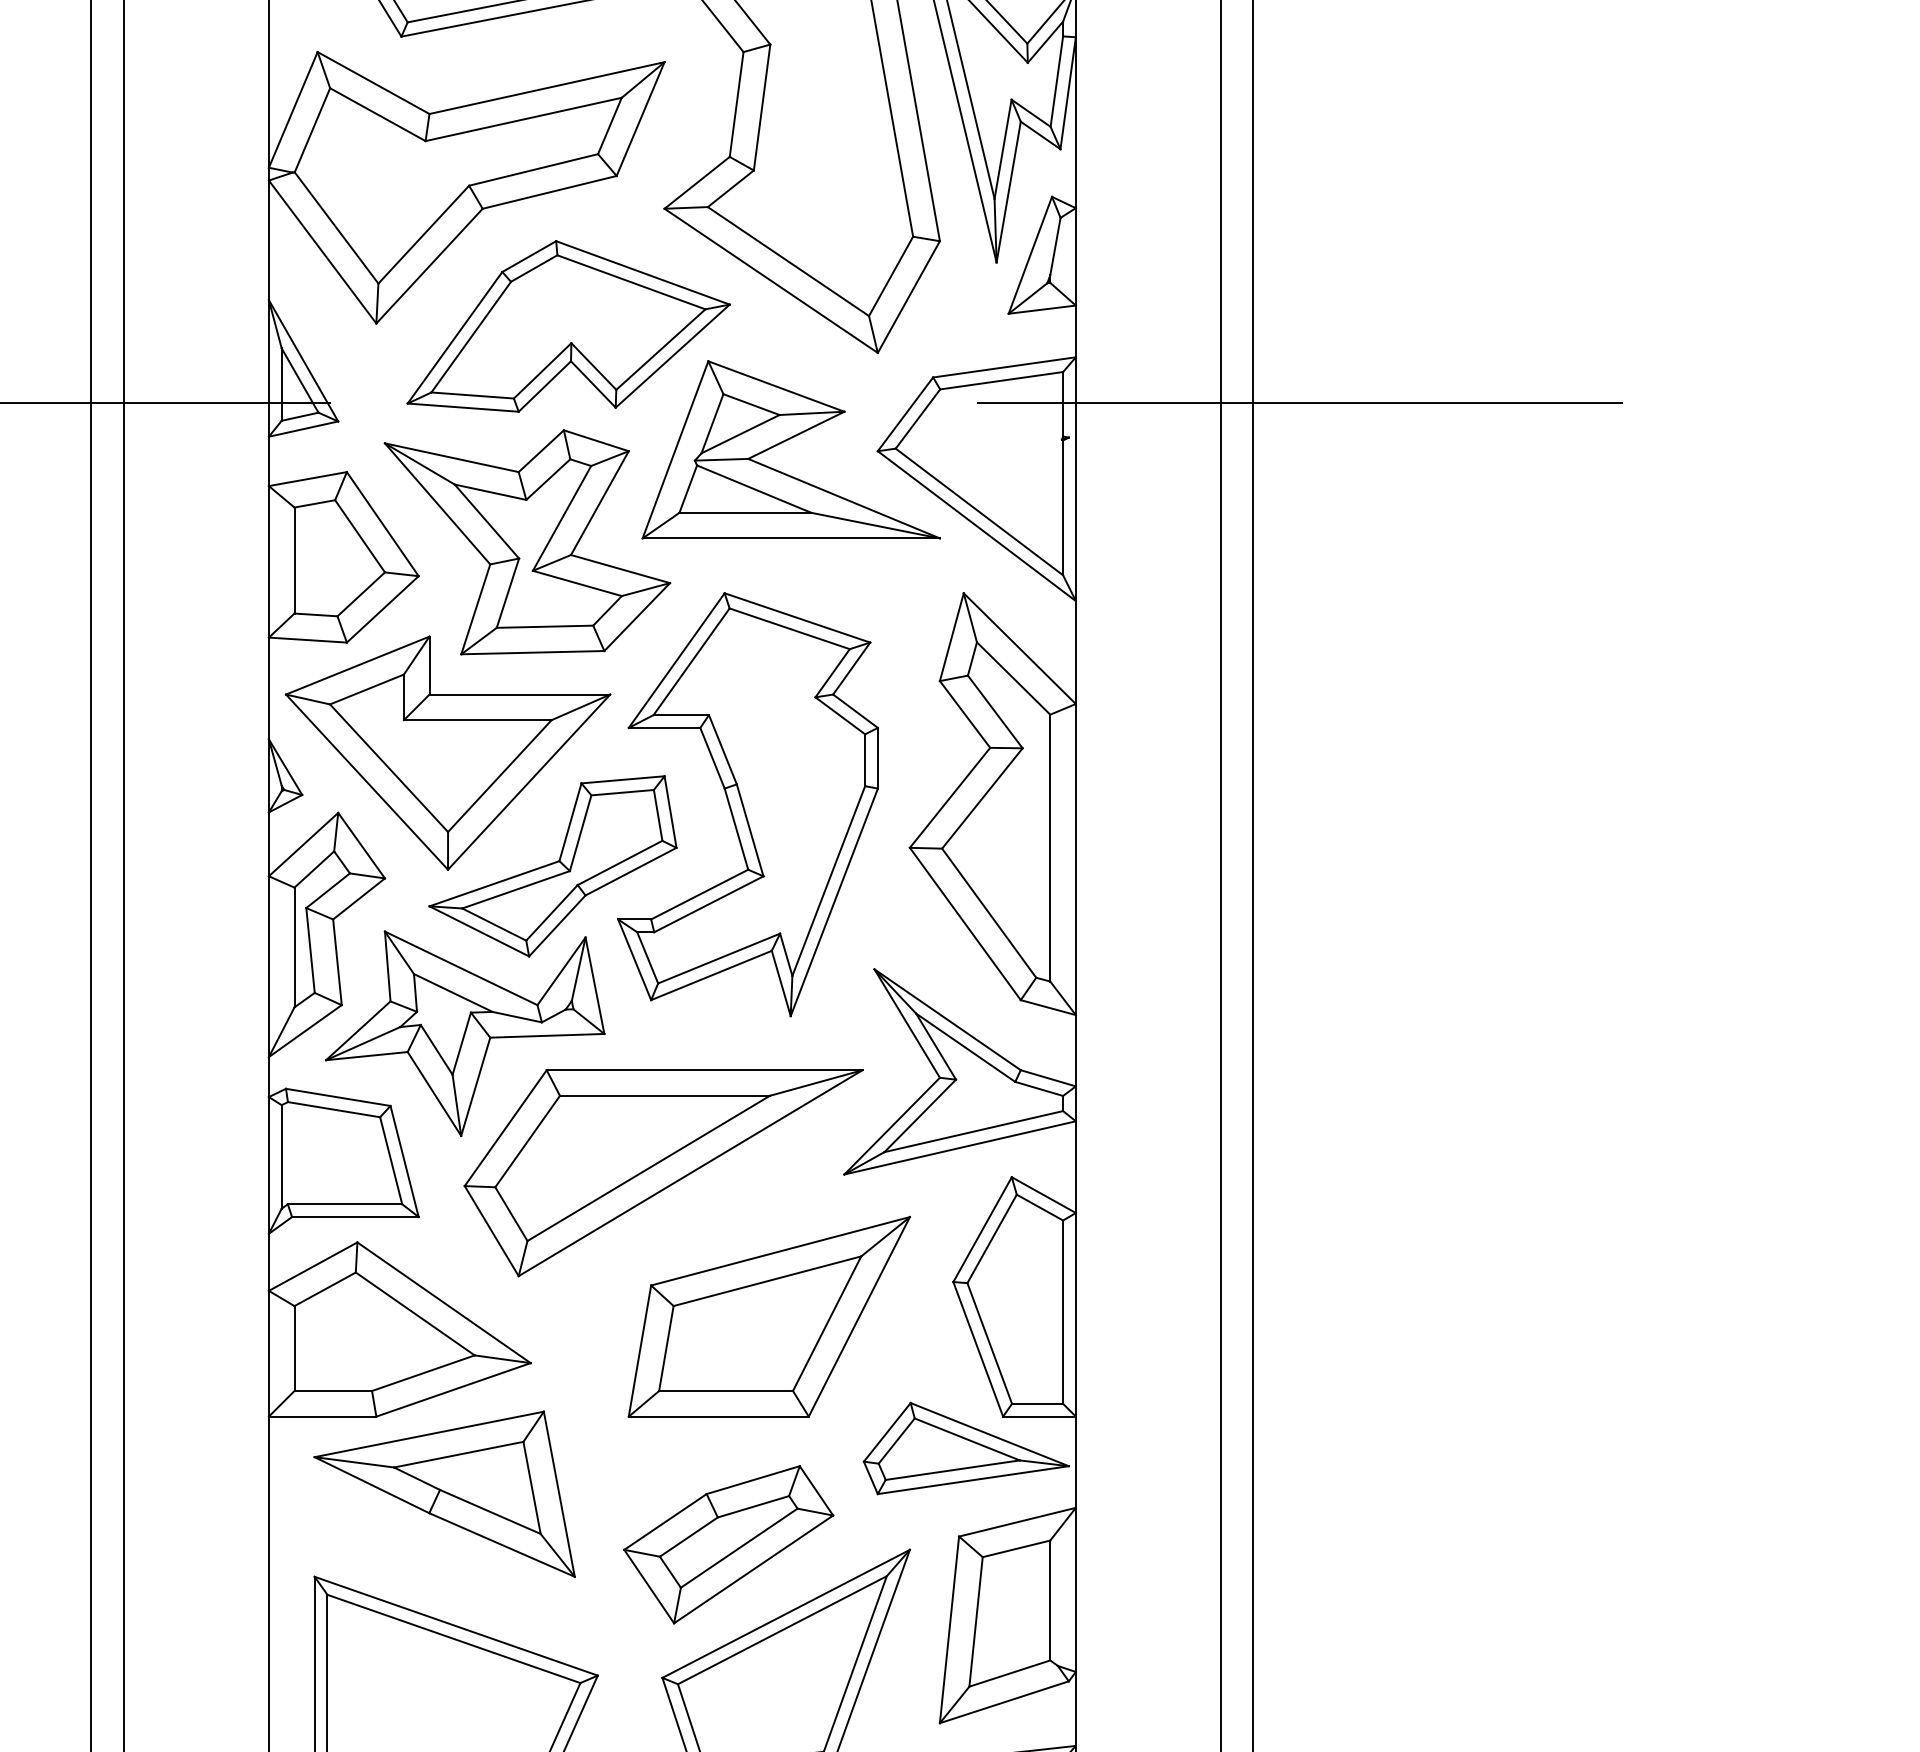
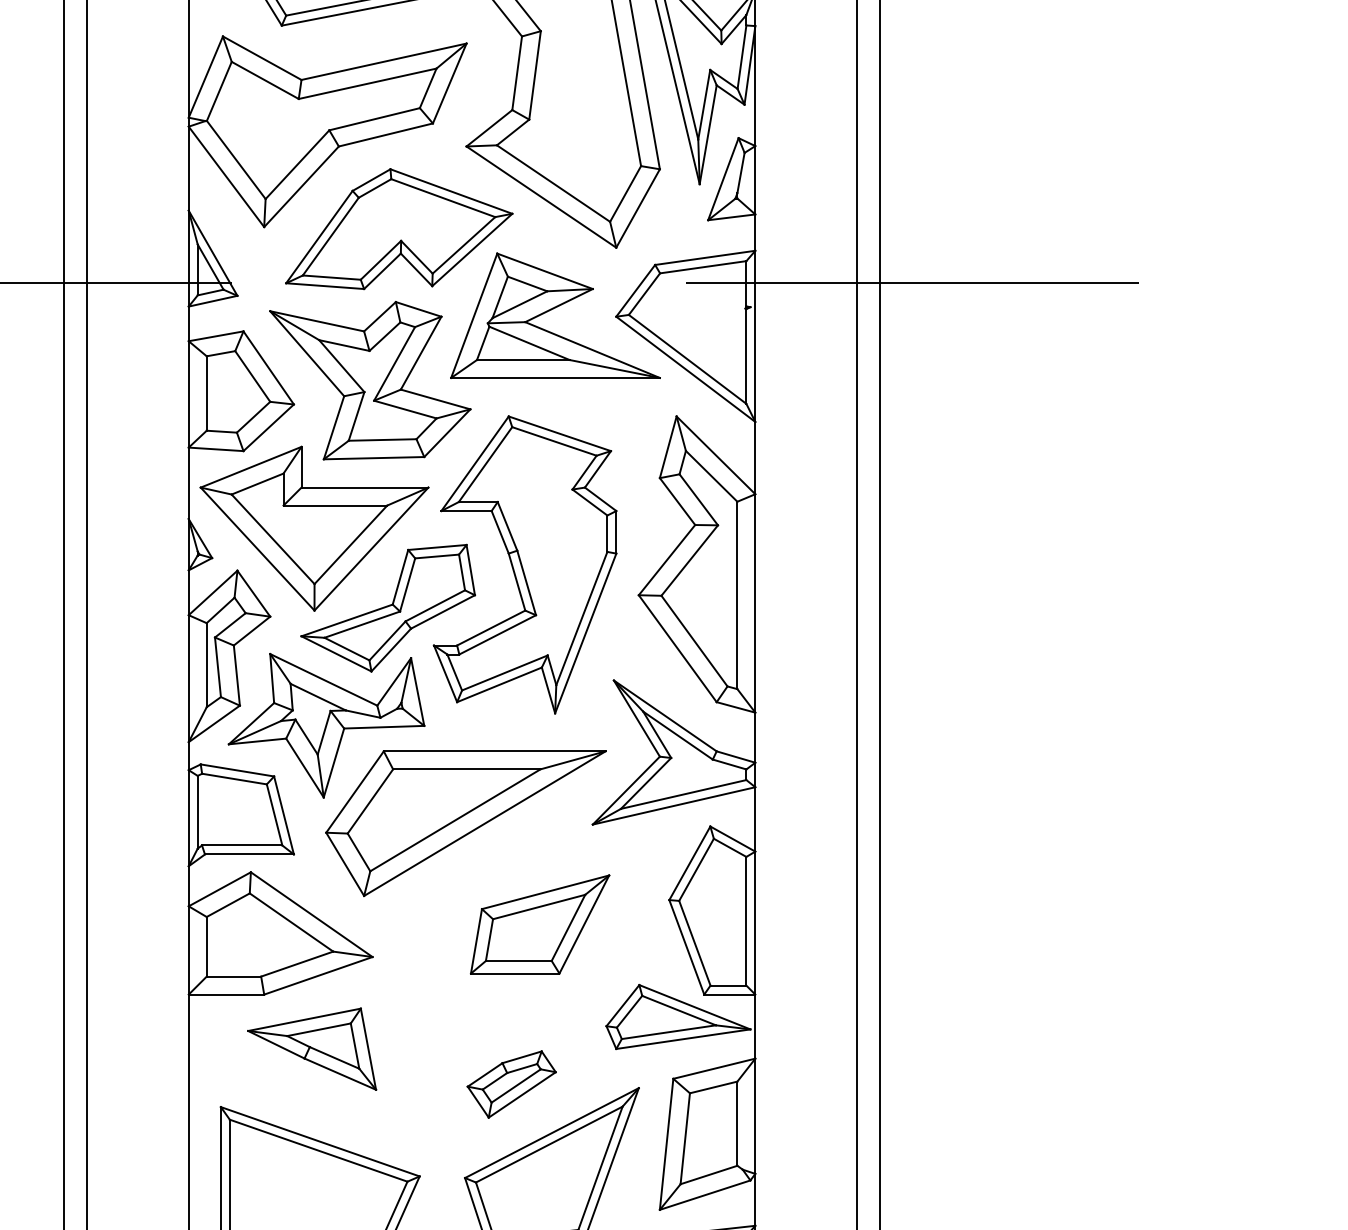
part: (768, 1316) -> (539, 924), size x0.7
part: (443, 1494) -> (311, 1049), size x0.7
part: (728, 1544) -> (511, 1084), size x0.6

